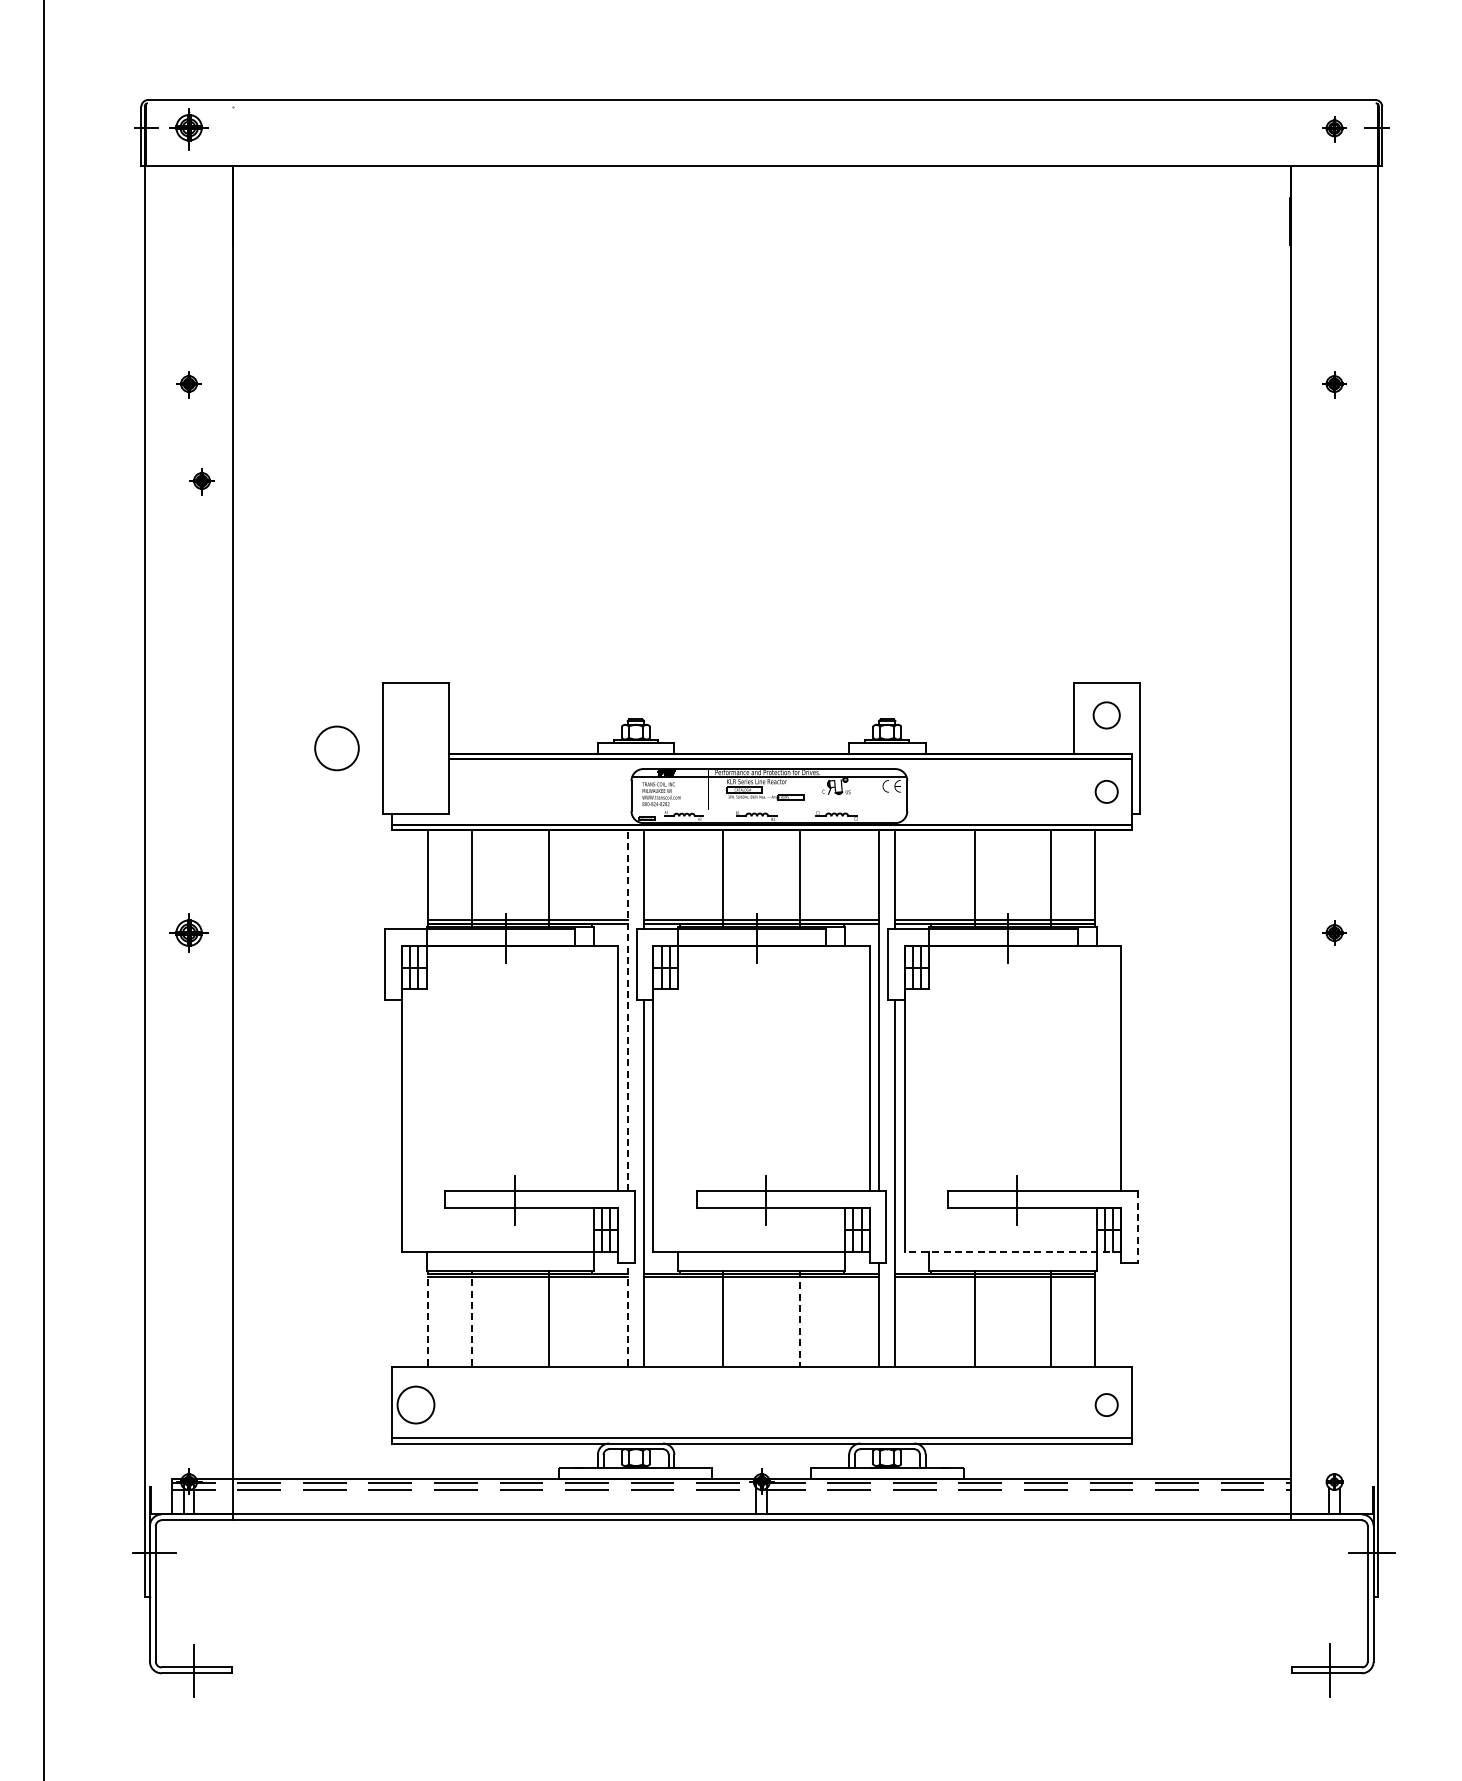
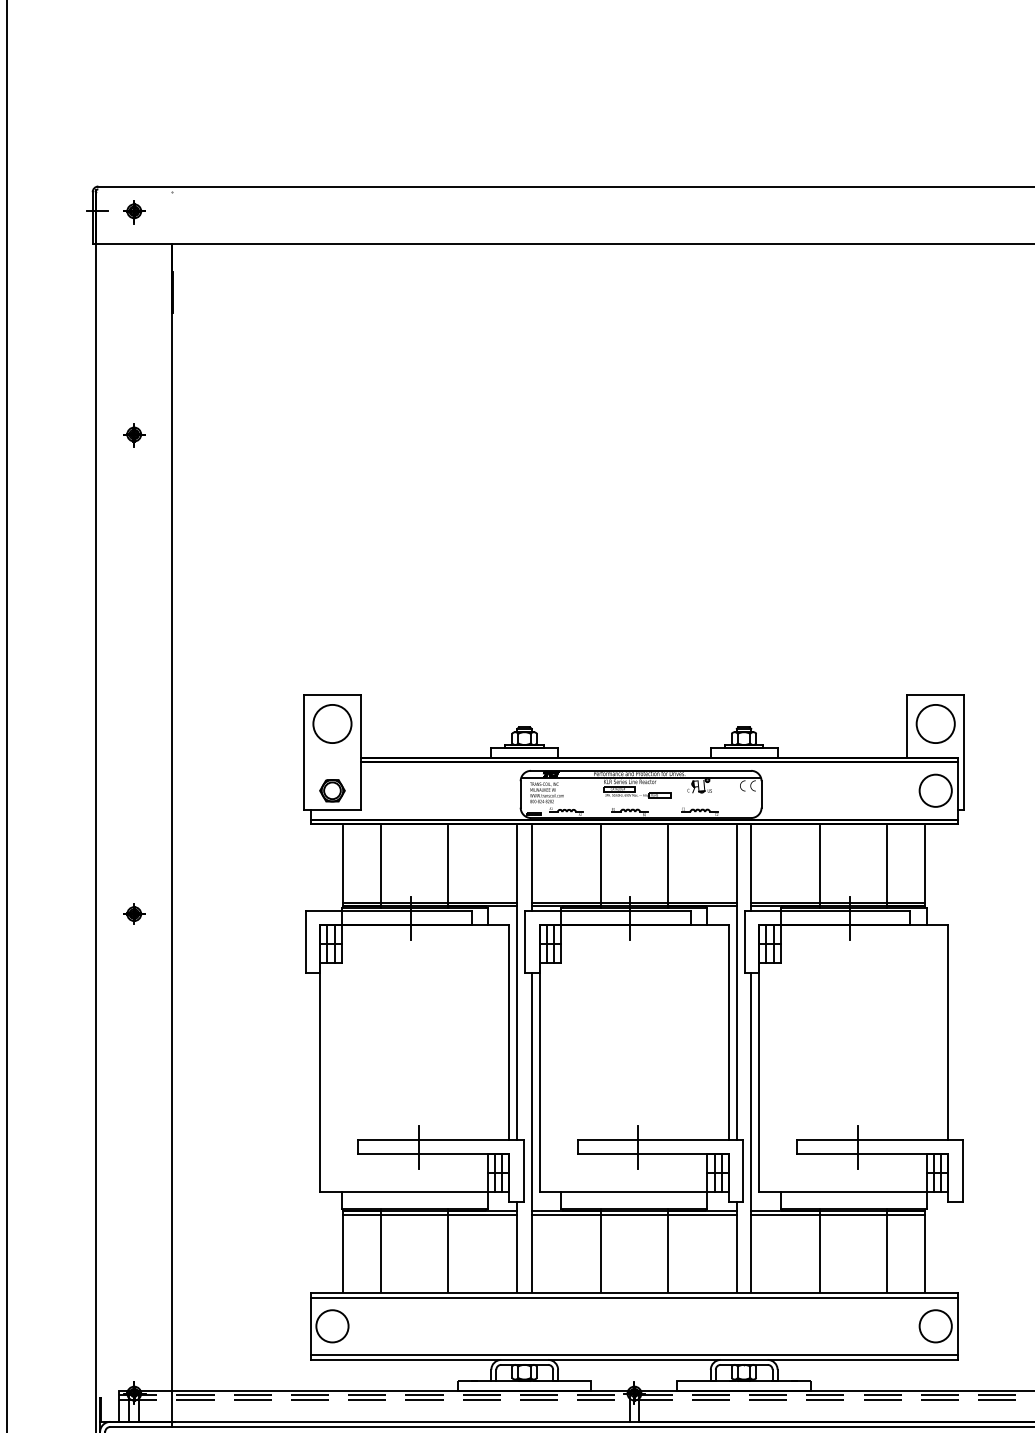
part: (188, 129) -> (133, 212), size x0.62
part: (201, 481) -> (145, 519), removed
circle: (1106, 715) -> (935, 724), size x1.67
circle: (336, 748) -> (332, 724), moved
part: (415, 791) -> (332, 790), added
circle: (1106, 791) -> (935, 790), size x1.67
part: (188, 932) -> (133, 913), size x0.62
line: (627, 1011) -> (517, 982), dashed -> solid
line: (1137, 1226) -> (962, 1170), dashed -> solid
line: (1012, 1251) -> (853, 1192), dashed -> solid
line: (627, 1314) -> (517, 1247), dashed -> solid
line: (472, 1317) -> (381, 1249), dashed -> solid
line: (799, 1318) -> (667, 1250), dashed -> solid
line: (428, 1319) -> (343, 1251), dashed -> solid
line: (761, 1372) -> (634, 1297), added
circle: (1106, 1404) -> (935, 1325), size x1.67

